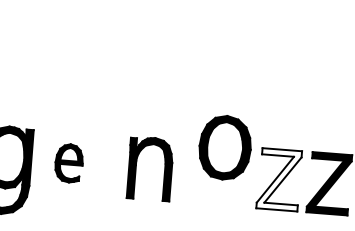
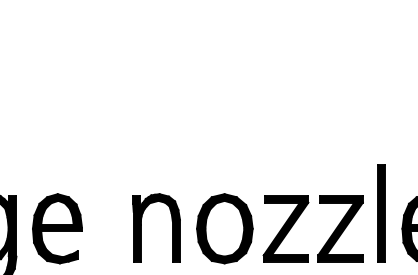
part: (224, 147) -> (224, 228), moved
part: (69, 162) -> (57, 228), size x1.67
part: (136, 167) -> (141, 227), moved
fill: (278, 179) -> (285, 228), added

